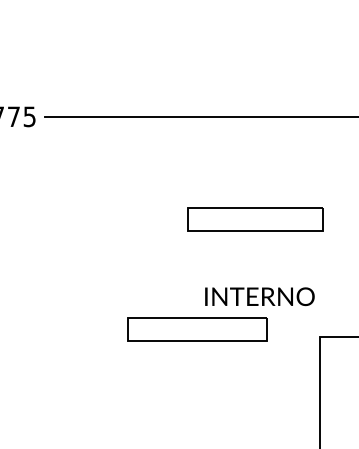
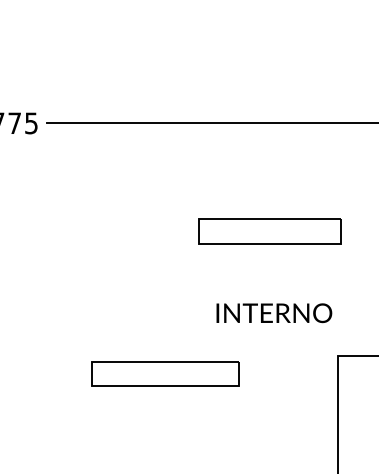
part: (197, 329) -> (165, 373), moved

